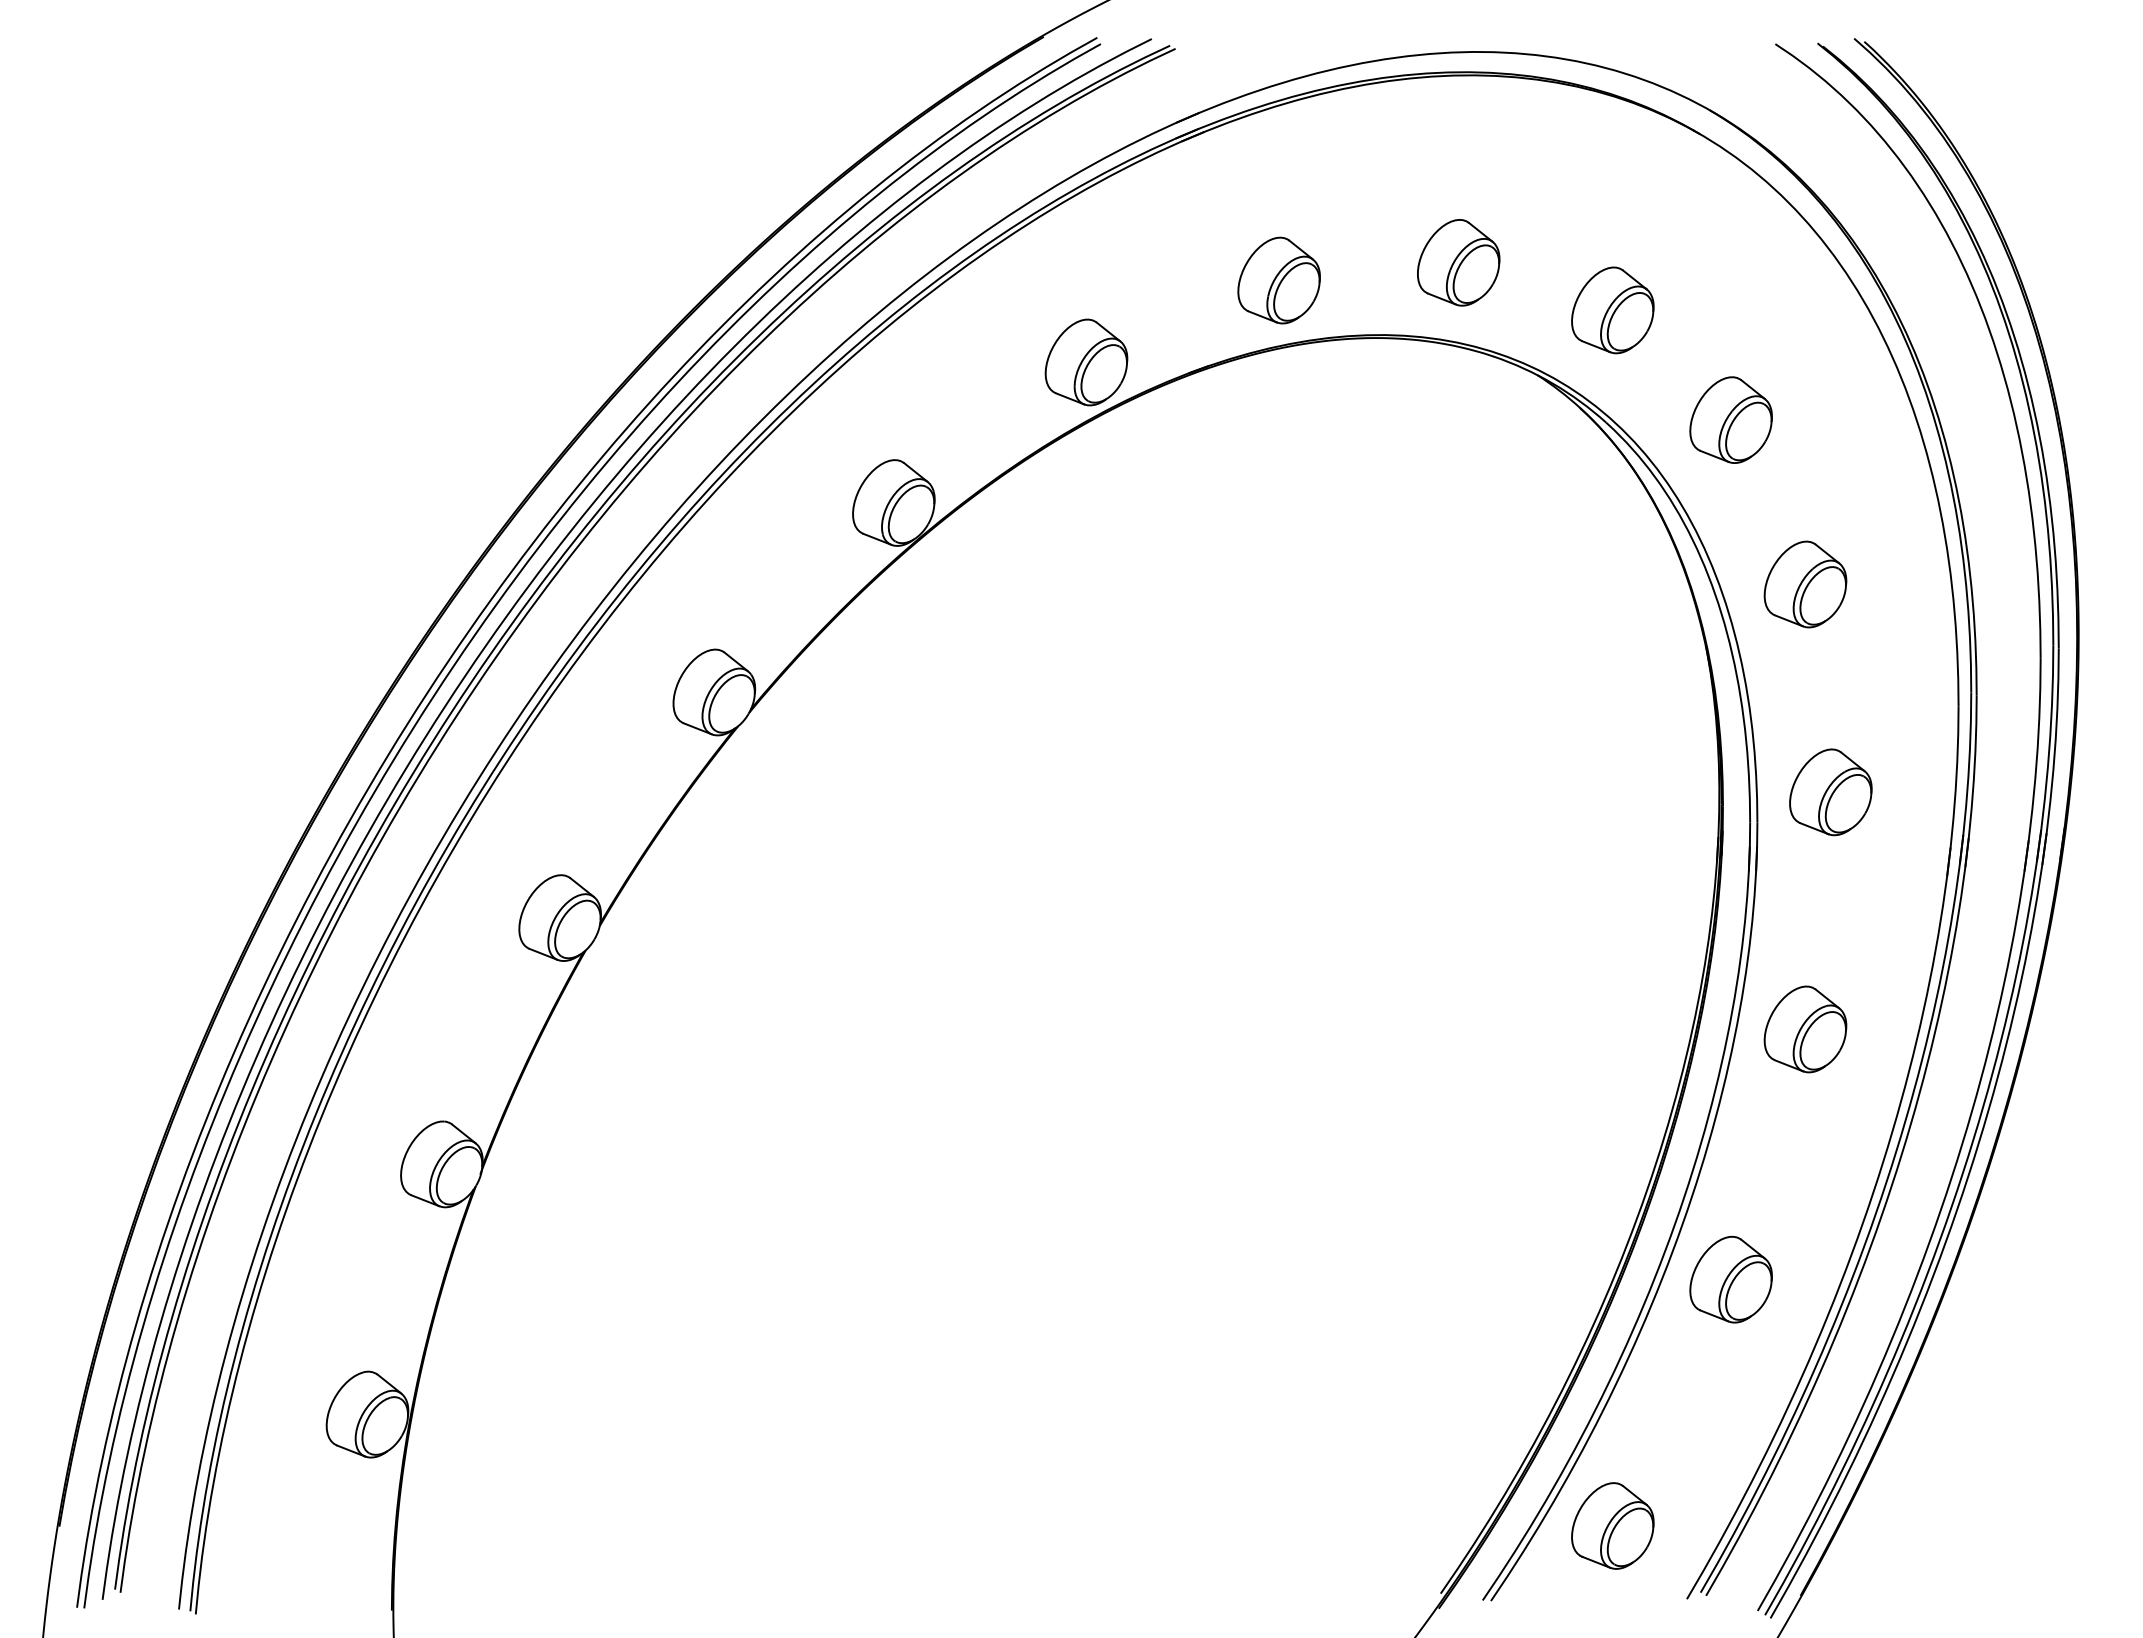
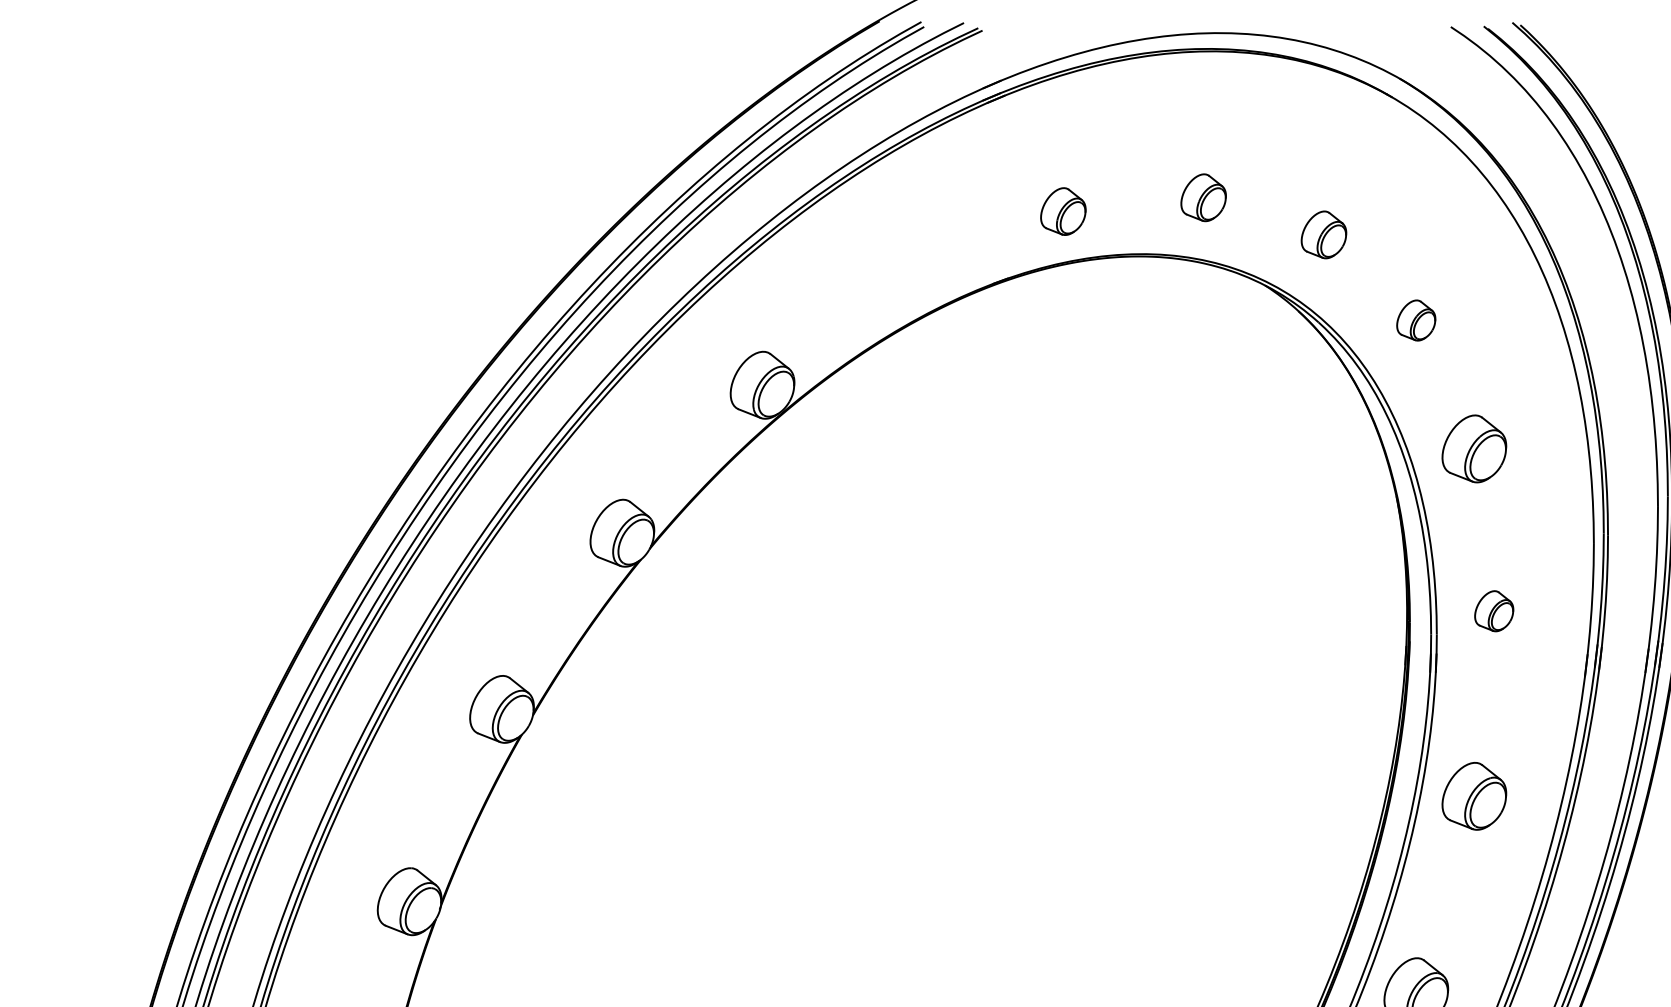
part: (1458, 262) -> (1203, 197), size x0.7
part: (1278, 280) -> (1062, 211), size x0.7
part: (1612, 310) -> (1323, 234), size x0.7
part: (1086, 362) -> (912, 275), removed
part: (1730, 419) -> (1415, 320), size x0.6
part: (1830, 792) -> (1493, 611), size x0.6

